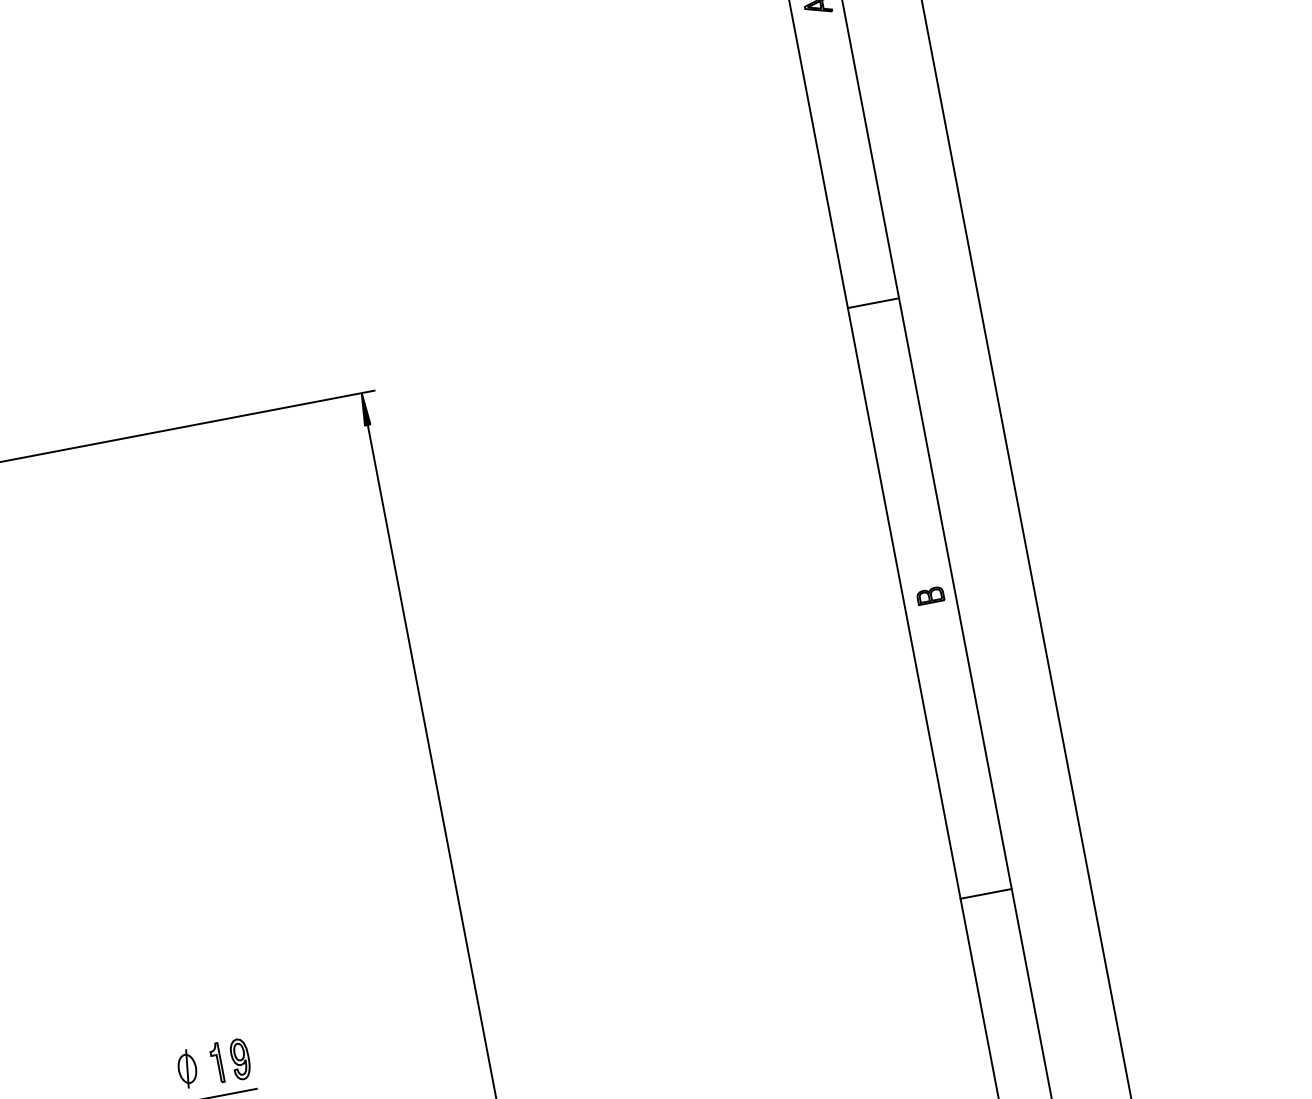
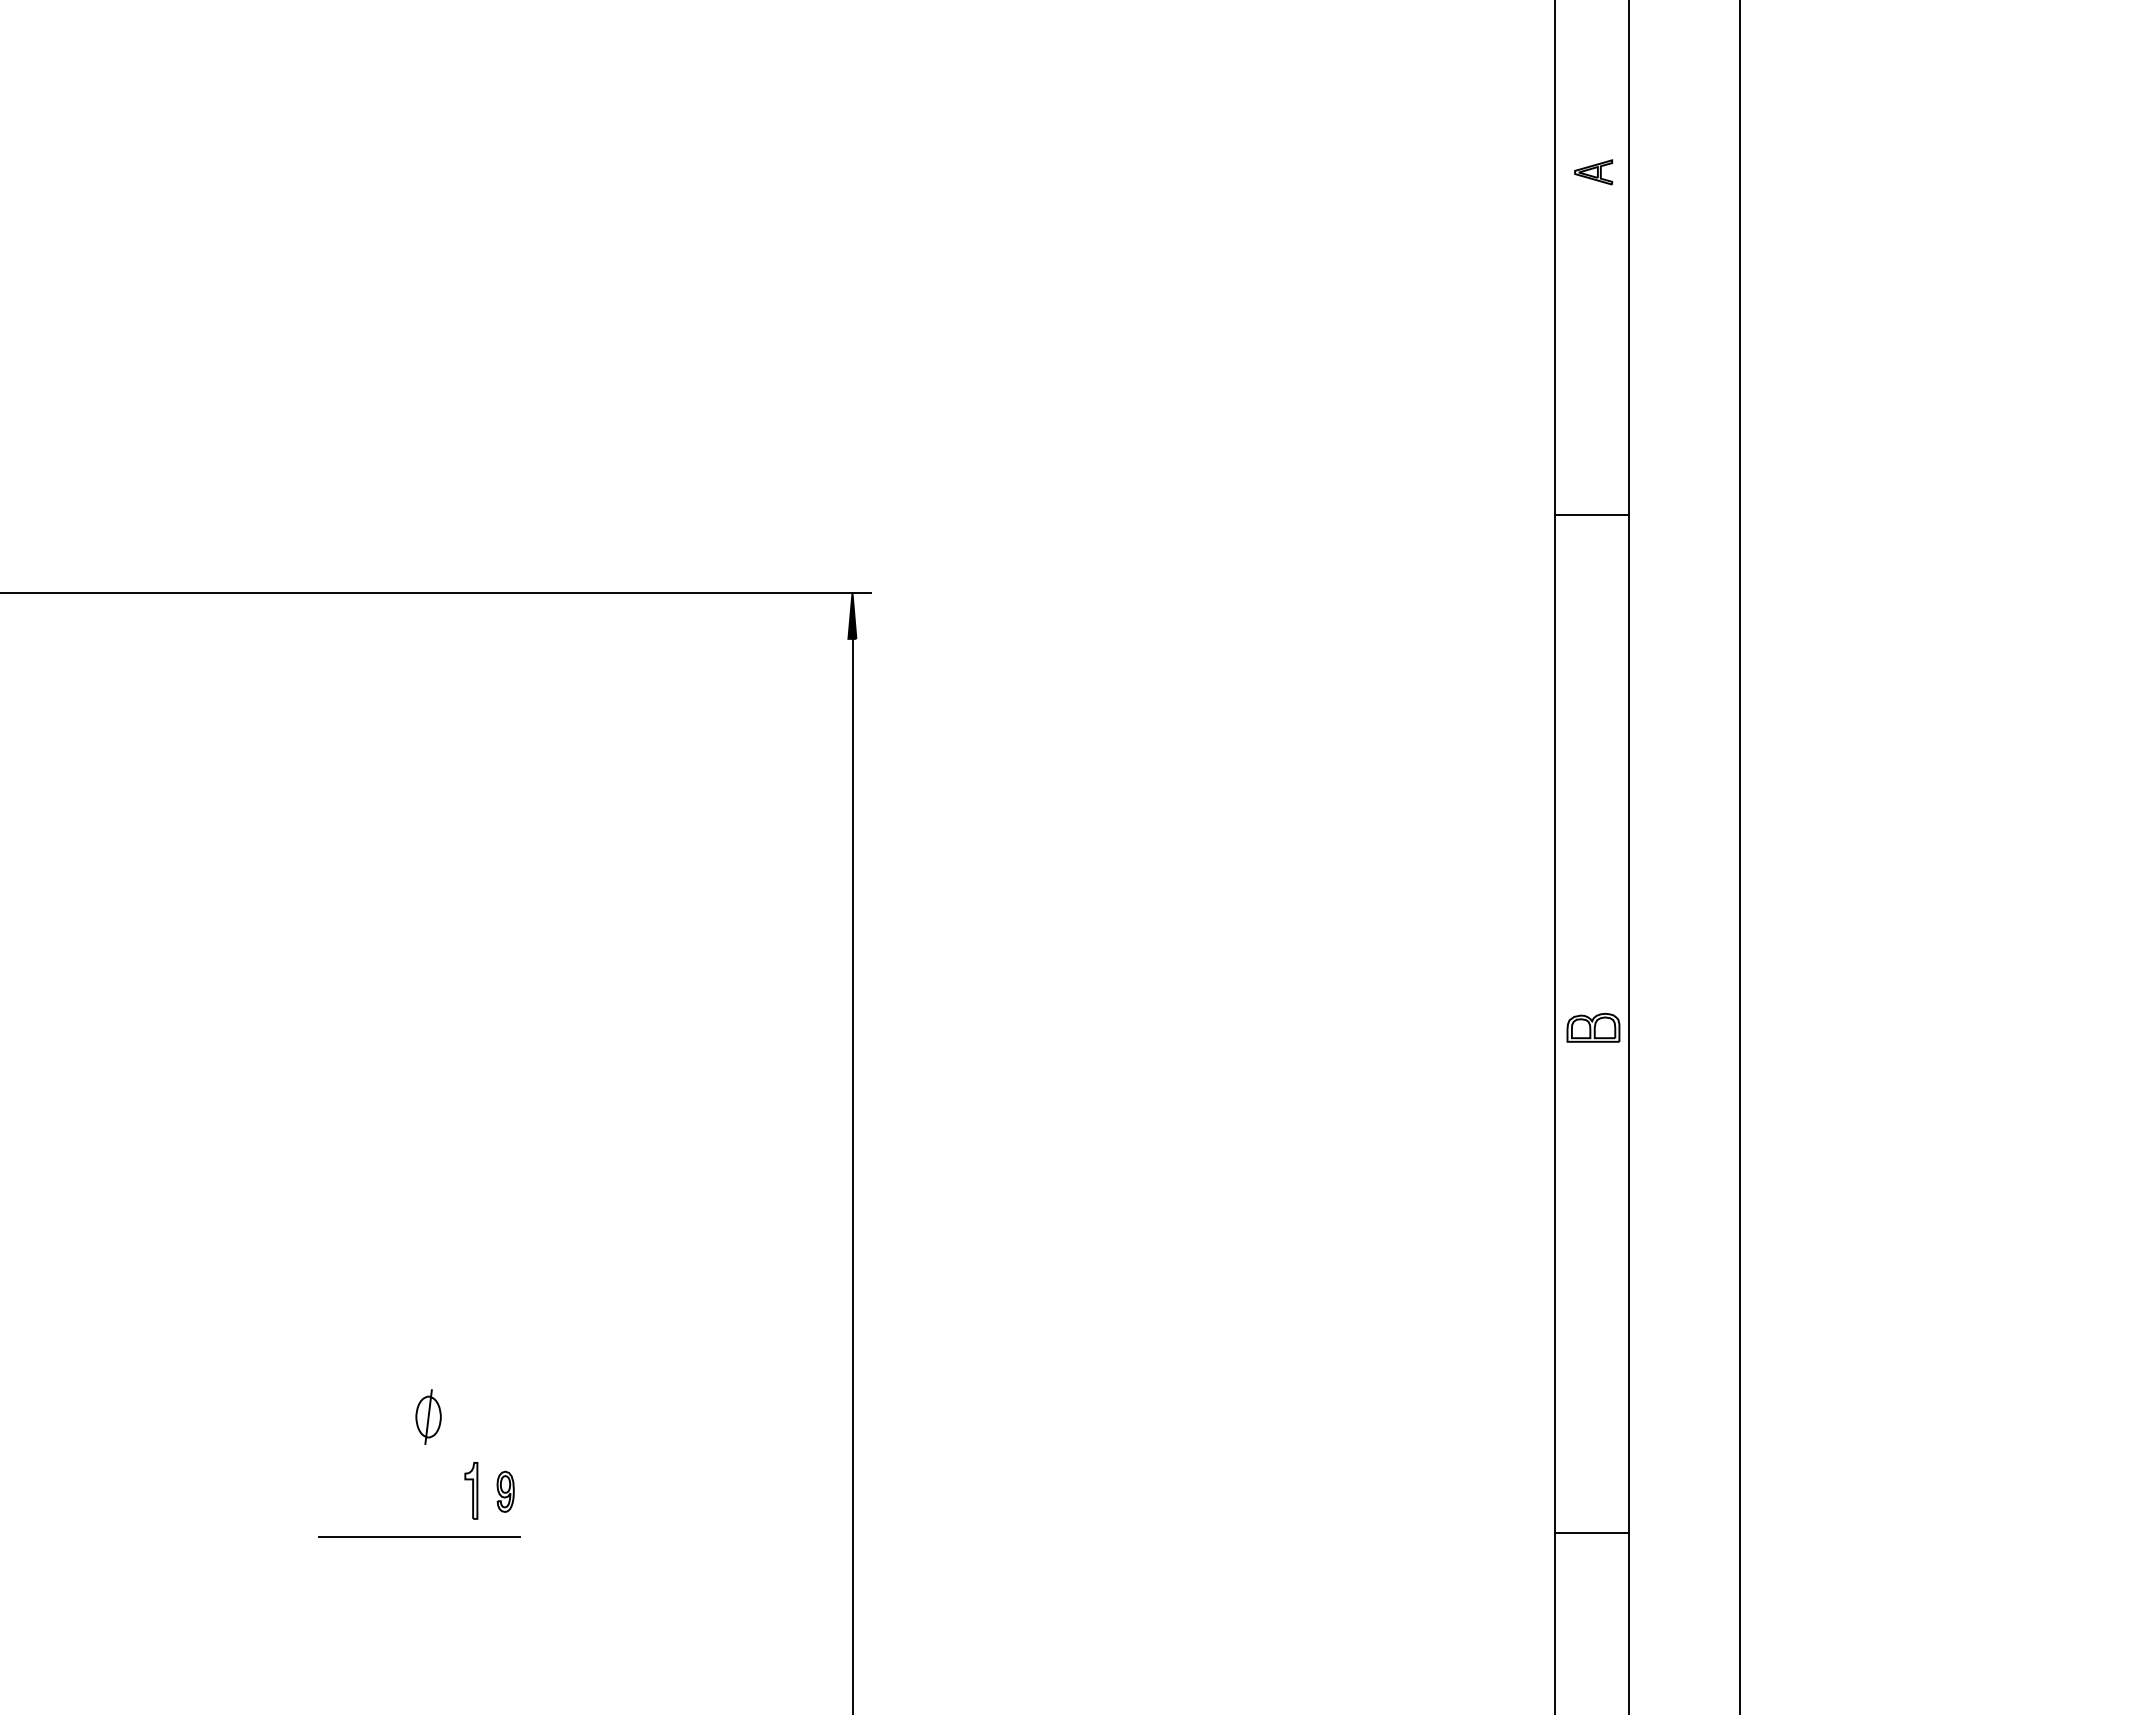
line: (873, 303) -> (1591, 515), moved
part: (930, 595) -> (1593, 1027), size x1.4
line: (985, 894) -> (1591, 1533), moved
part: (240, 1059) -> (505, 1491), size x0.7
part: (187, 1068) -> (428, 1416), moved

